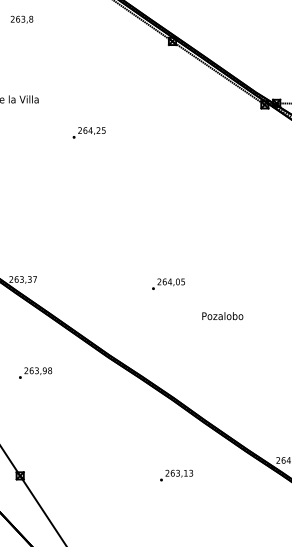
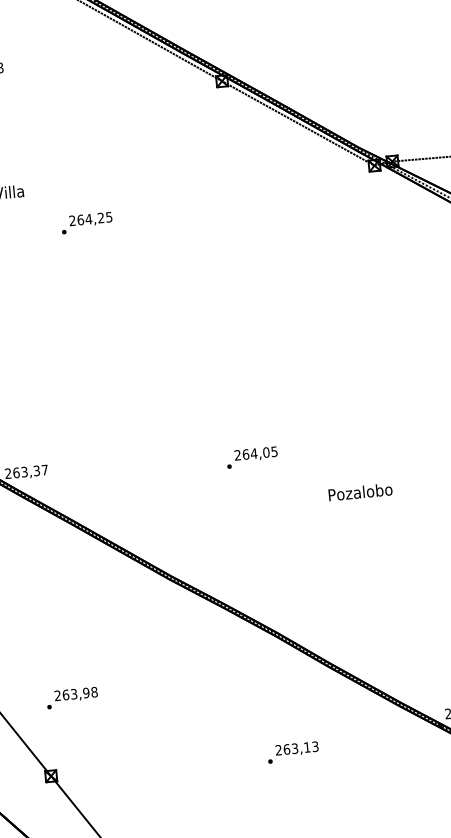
text: (88, 132) -> (85, 222), moved
text: (222, 316) -> (360, 492), moved
text: (35, 372) -> (72, 697), moved

